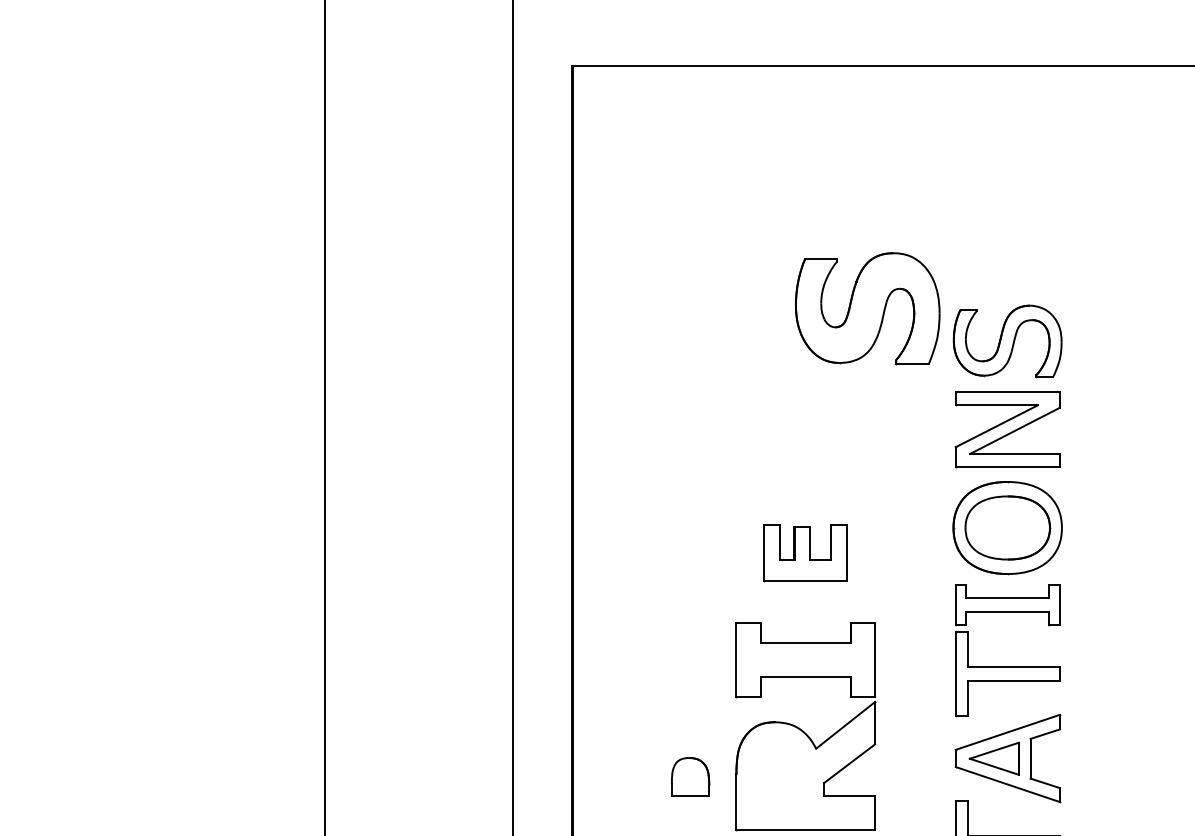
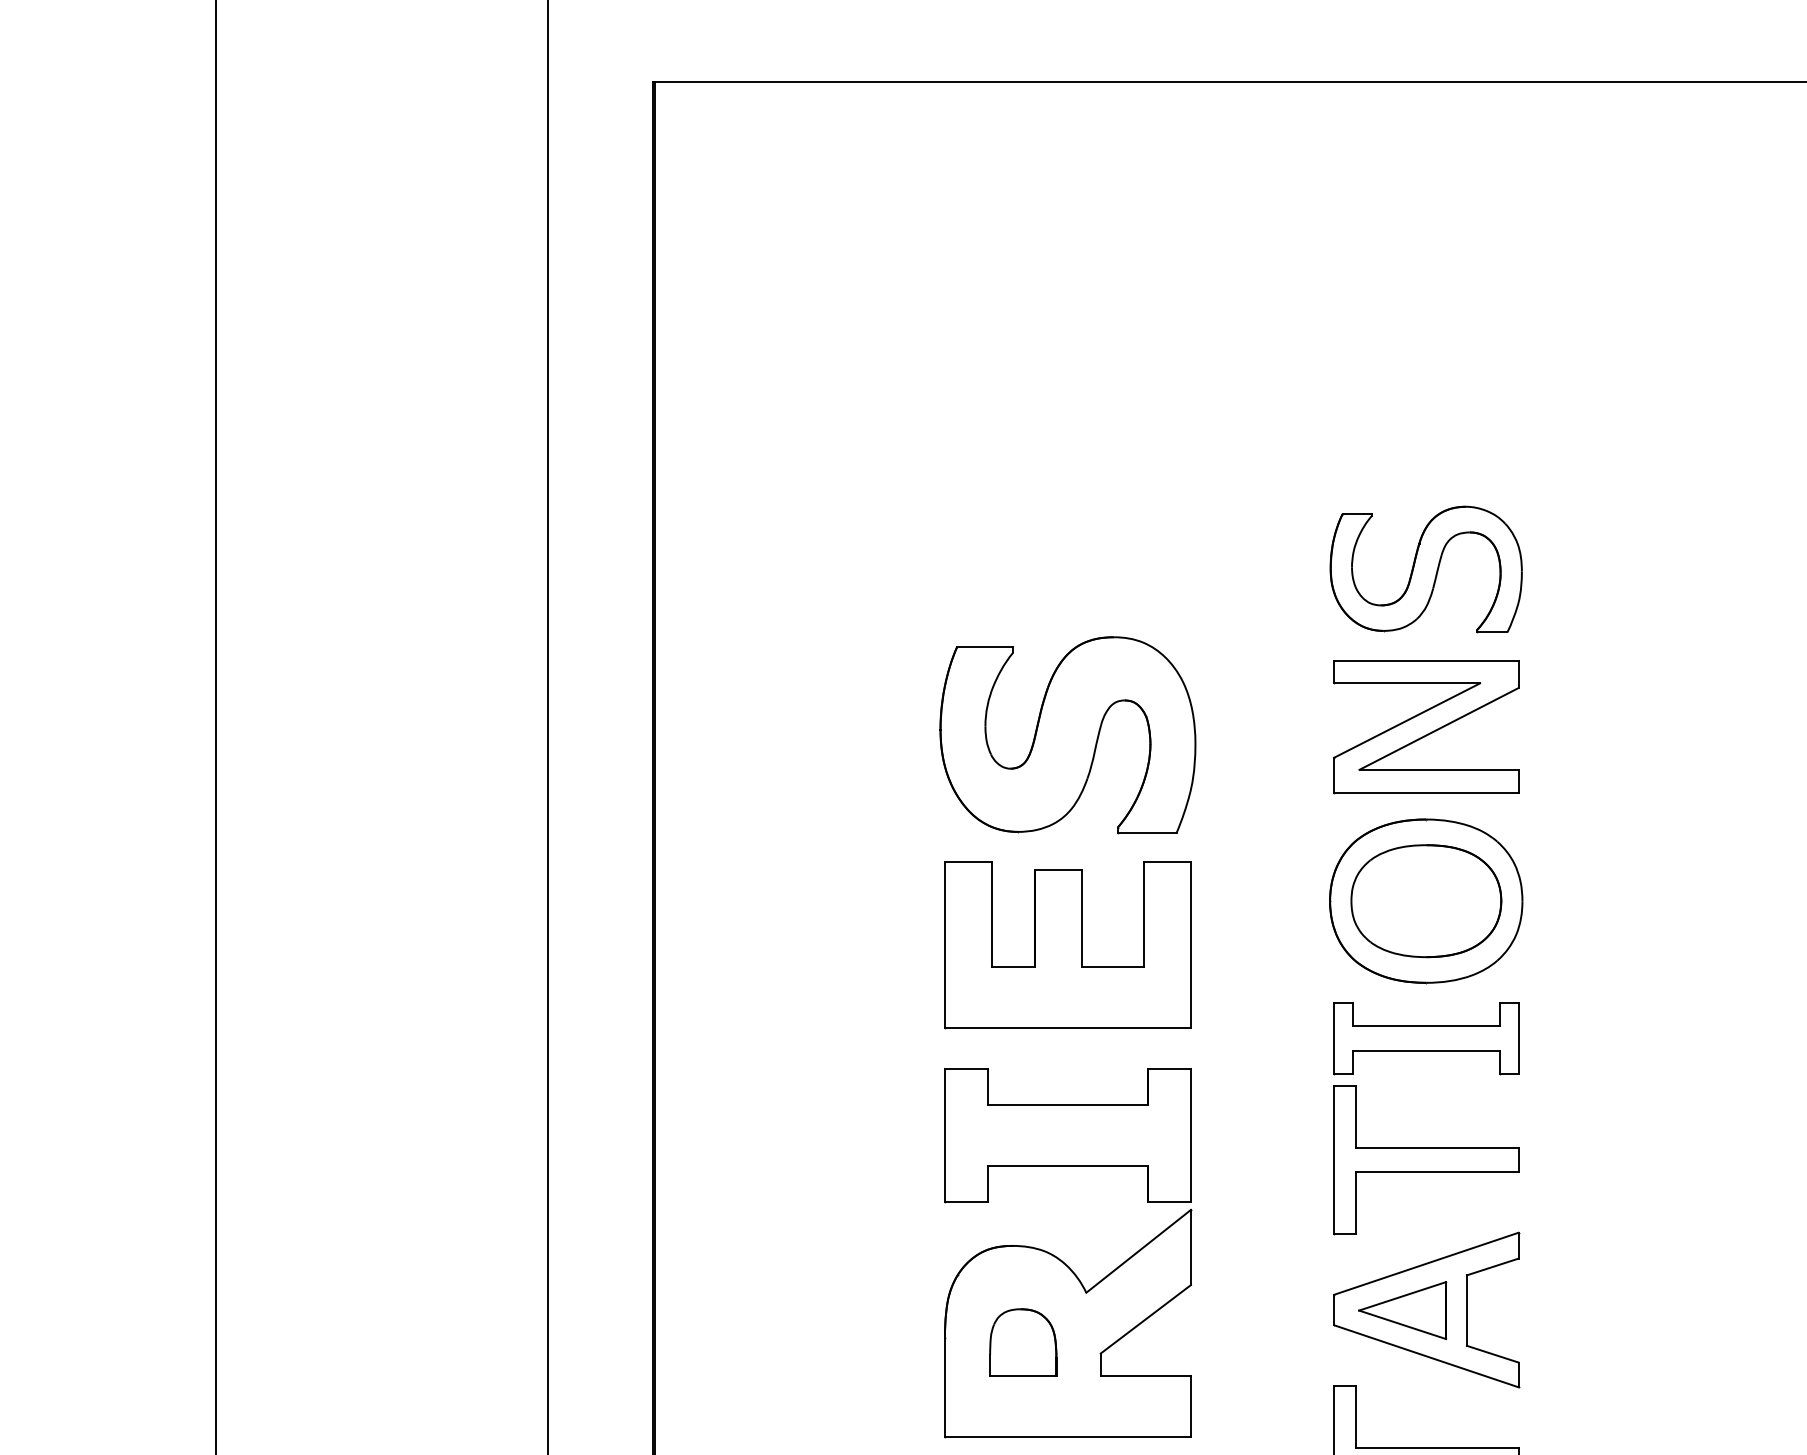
part: (867, 308) -> (1067, 735), moved
part: (805, 552) -> (1067, 944), size x1.67
part: (690, 776) -> (1023, 1342), moved

